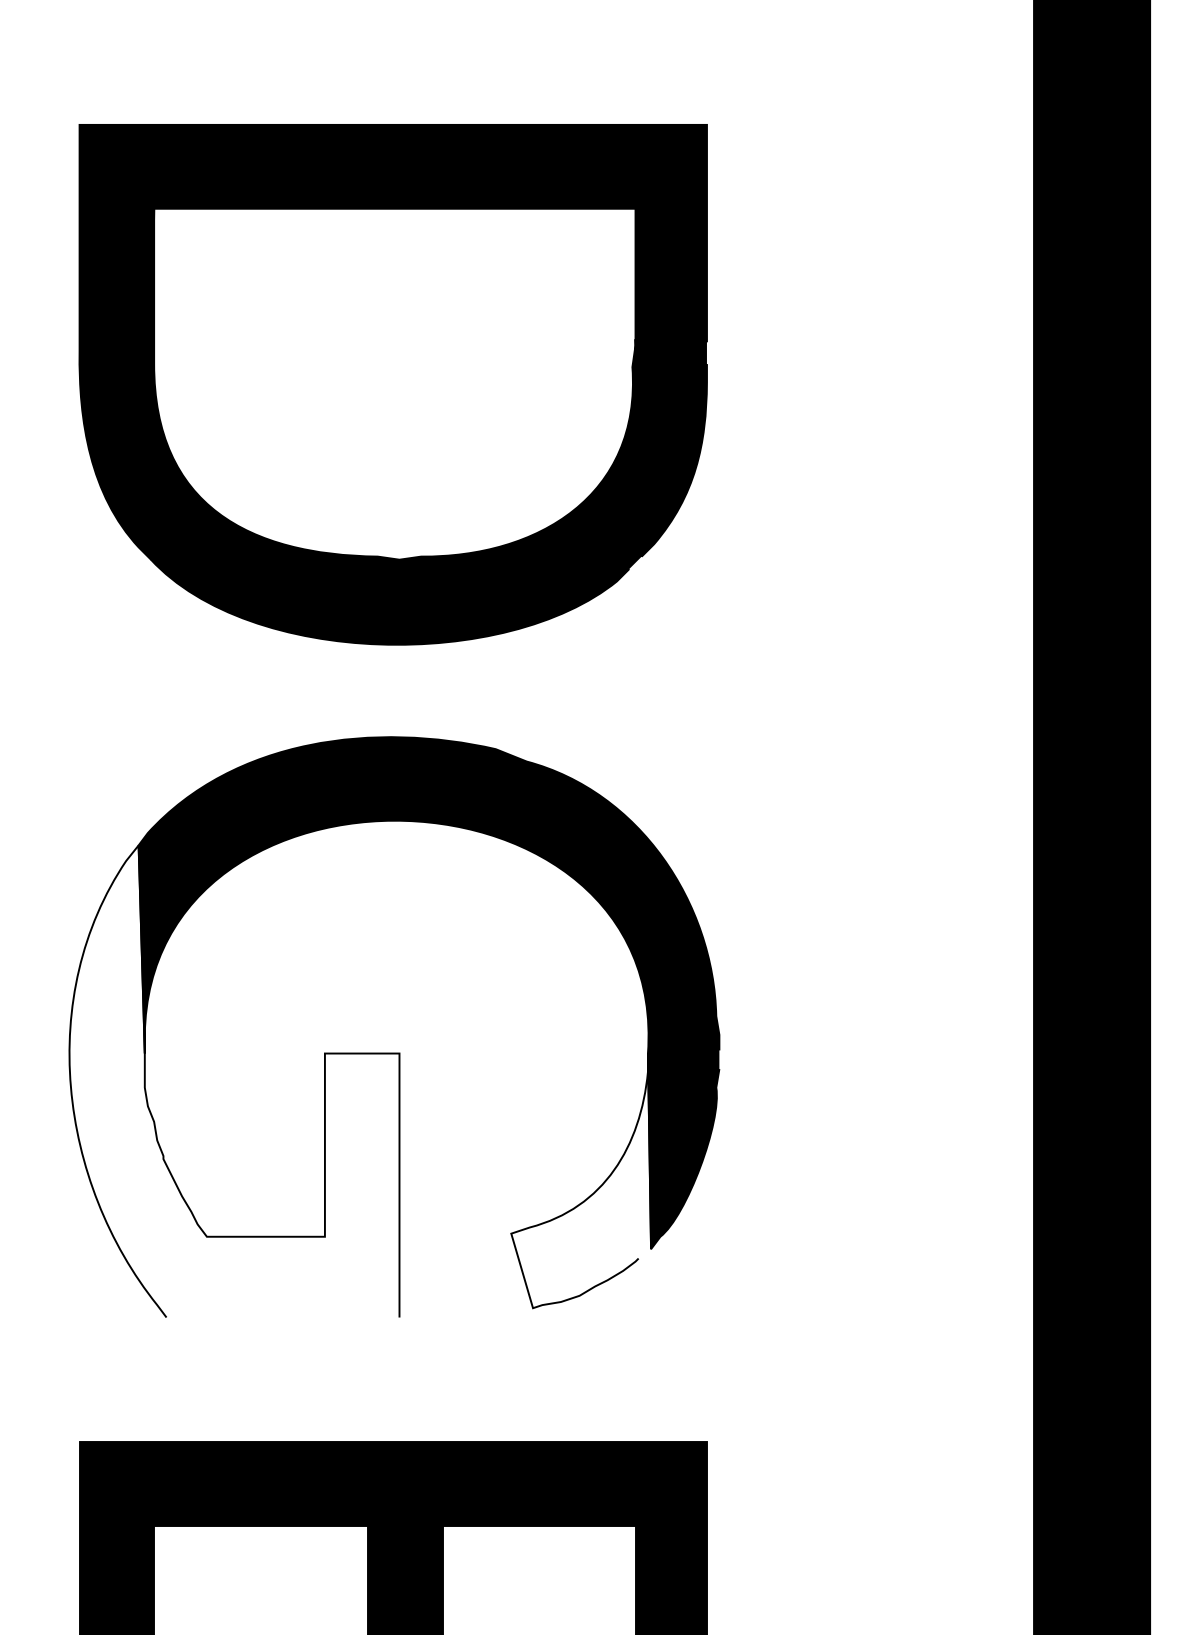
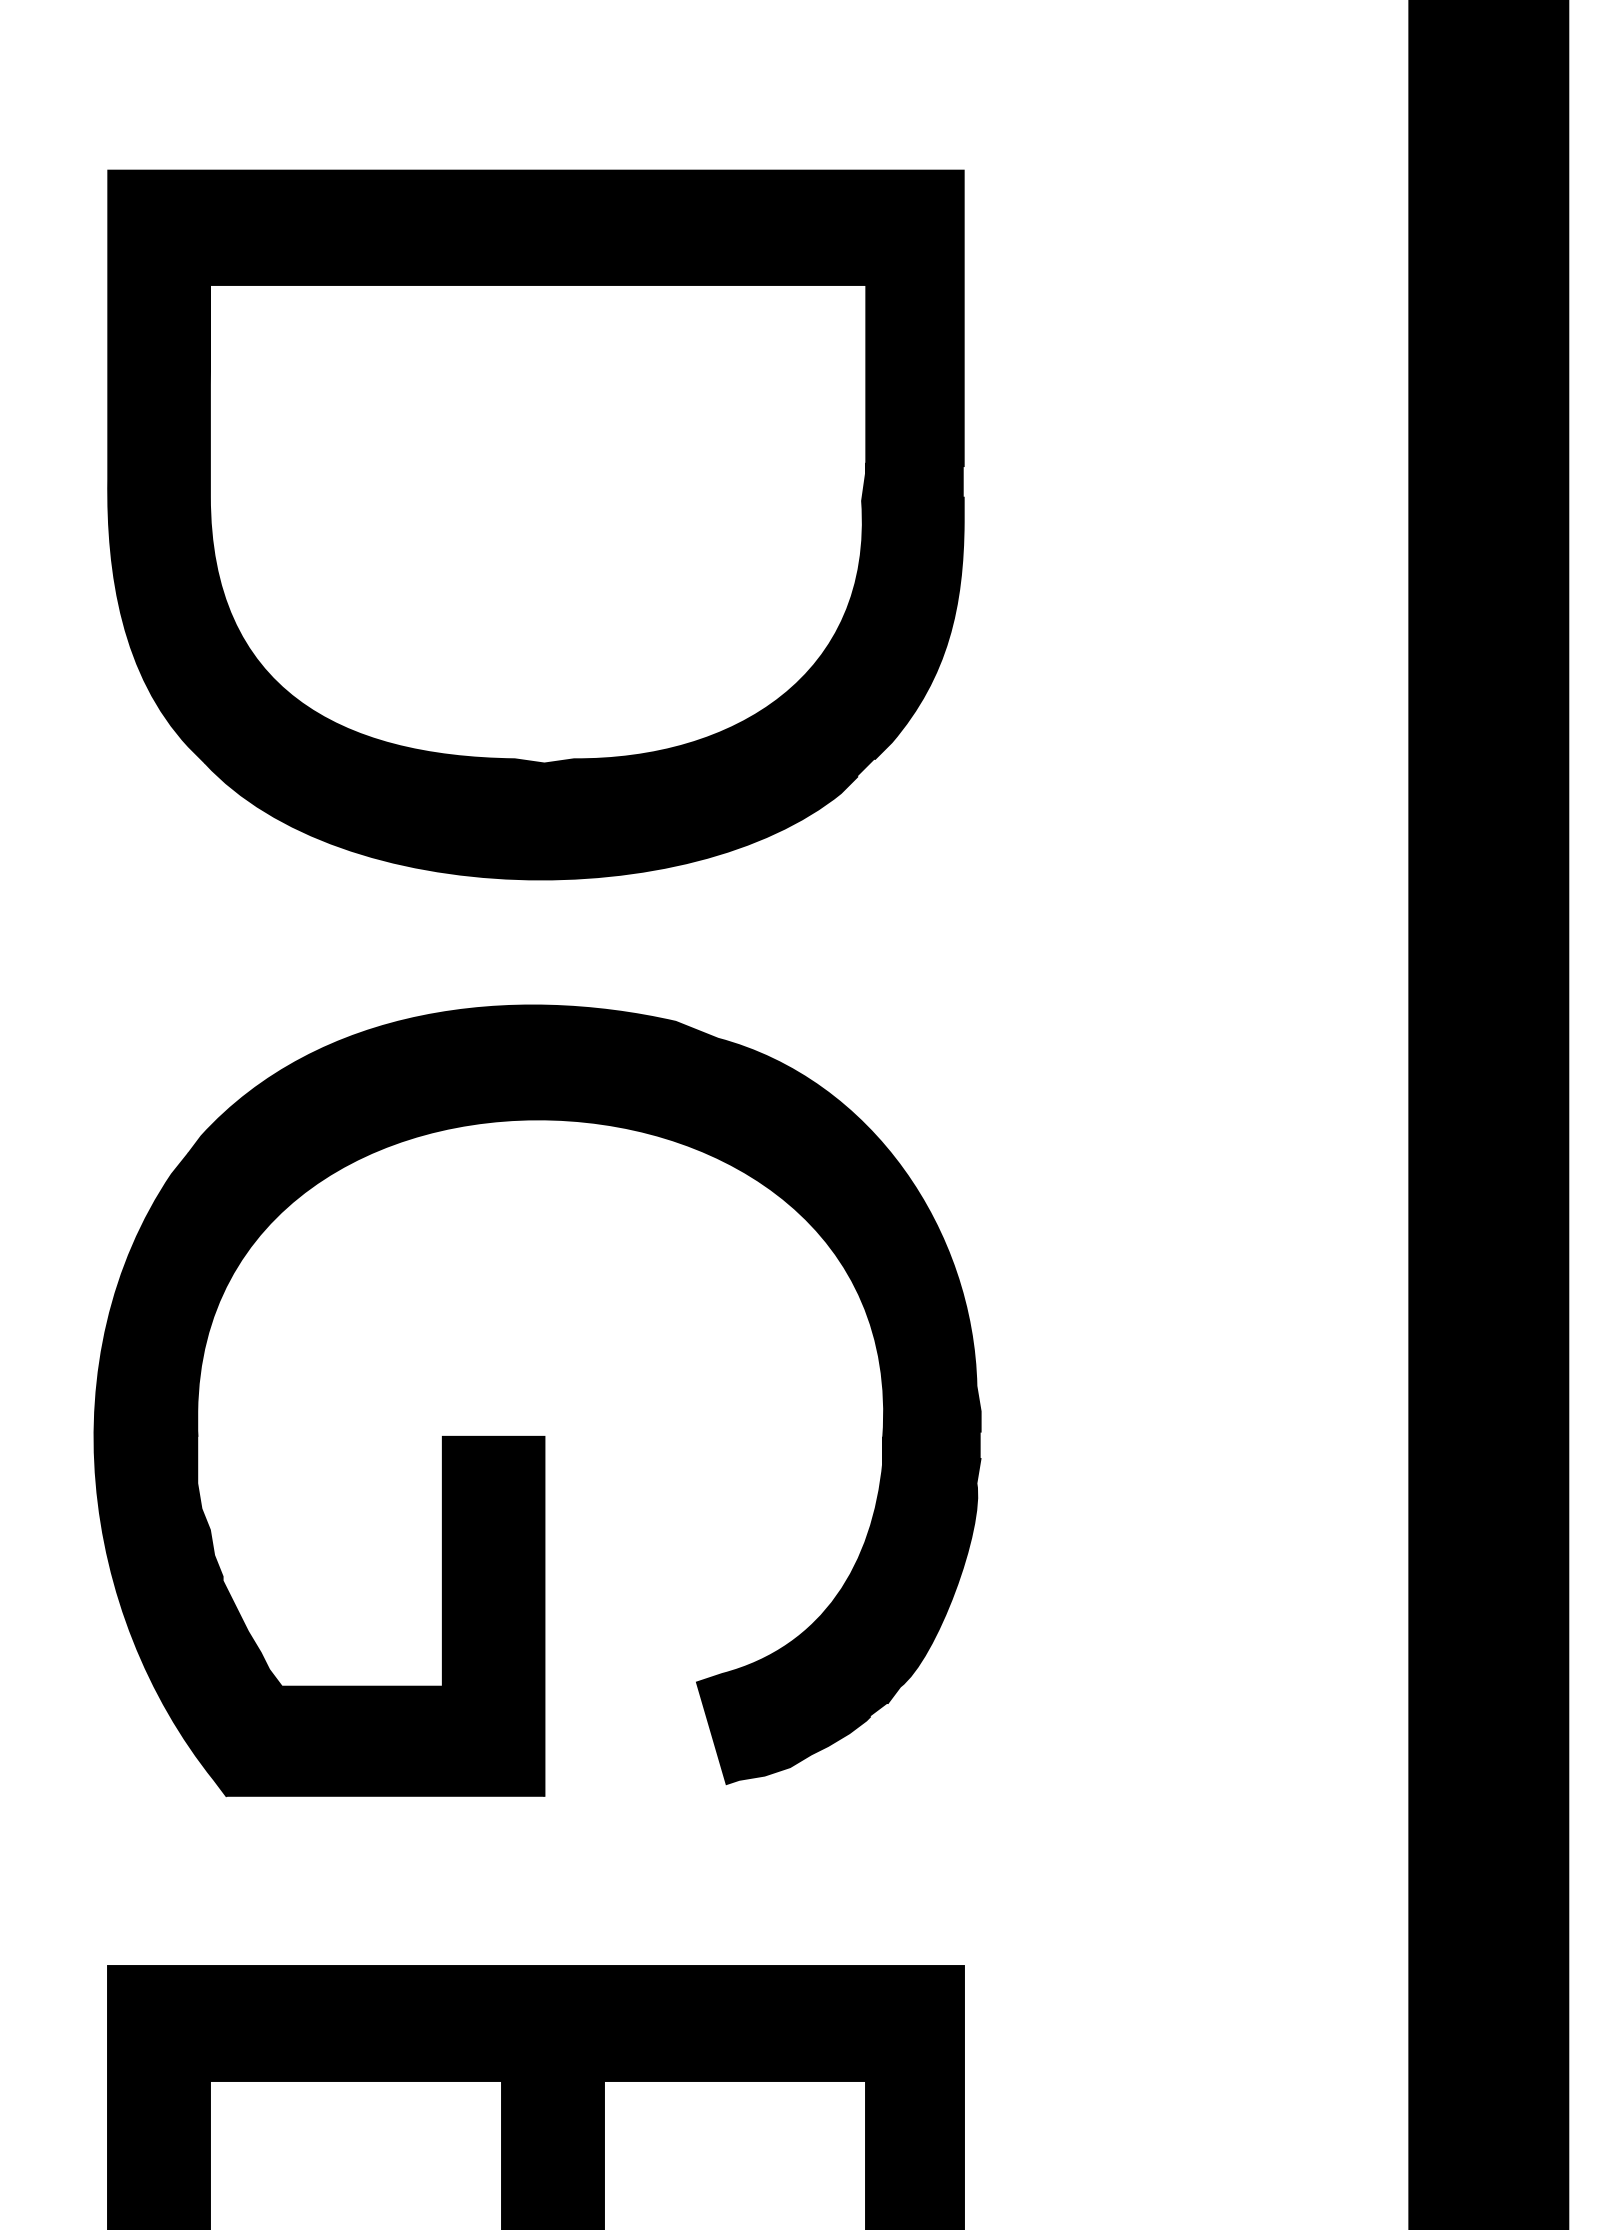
fill: (234, 1081) -> (319, 1474), added
fill: (580, 1180) -> (791, 1610), added

